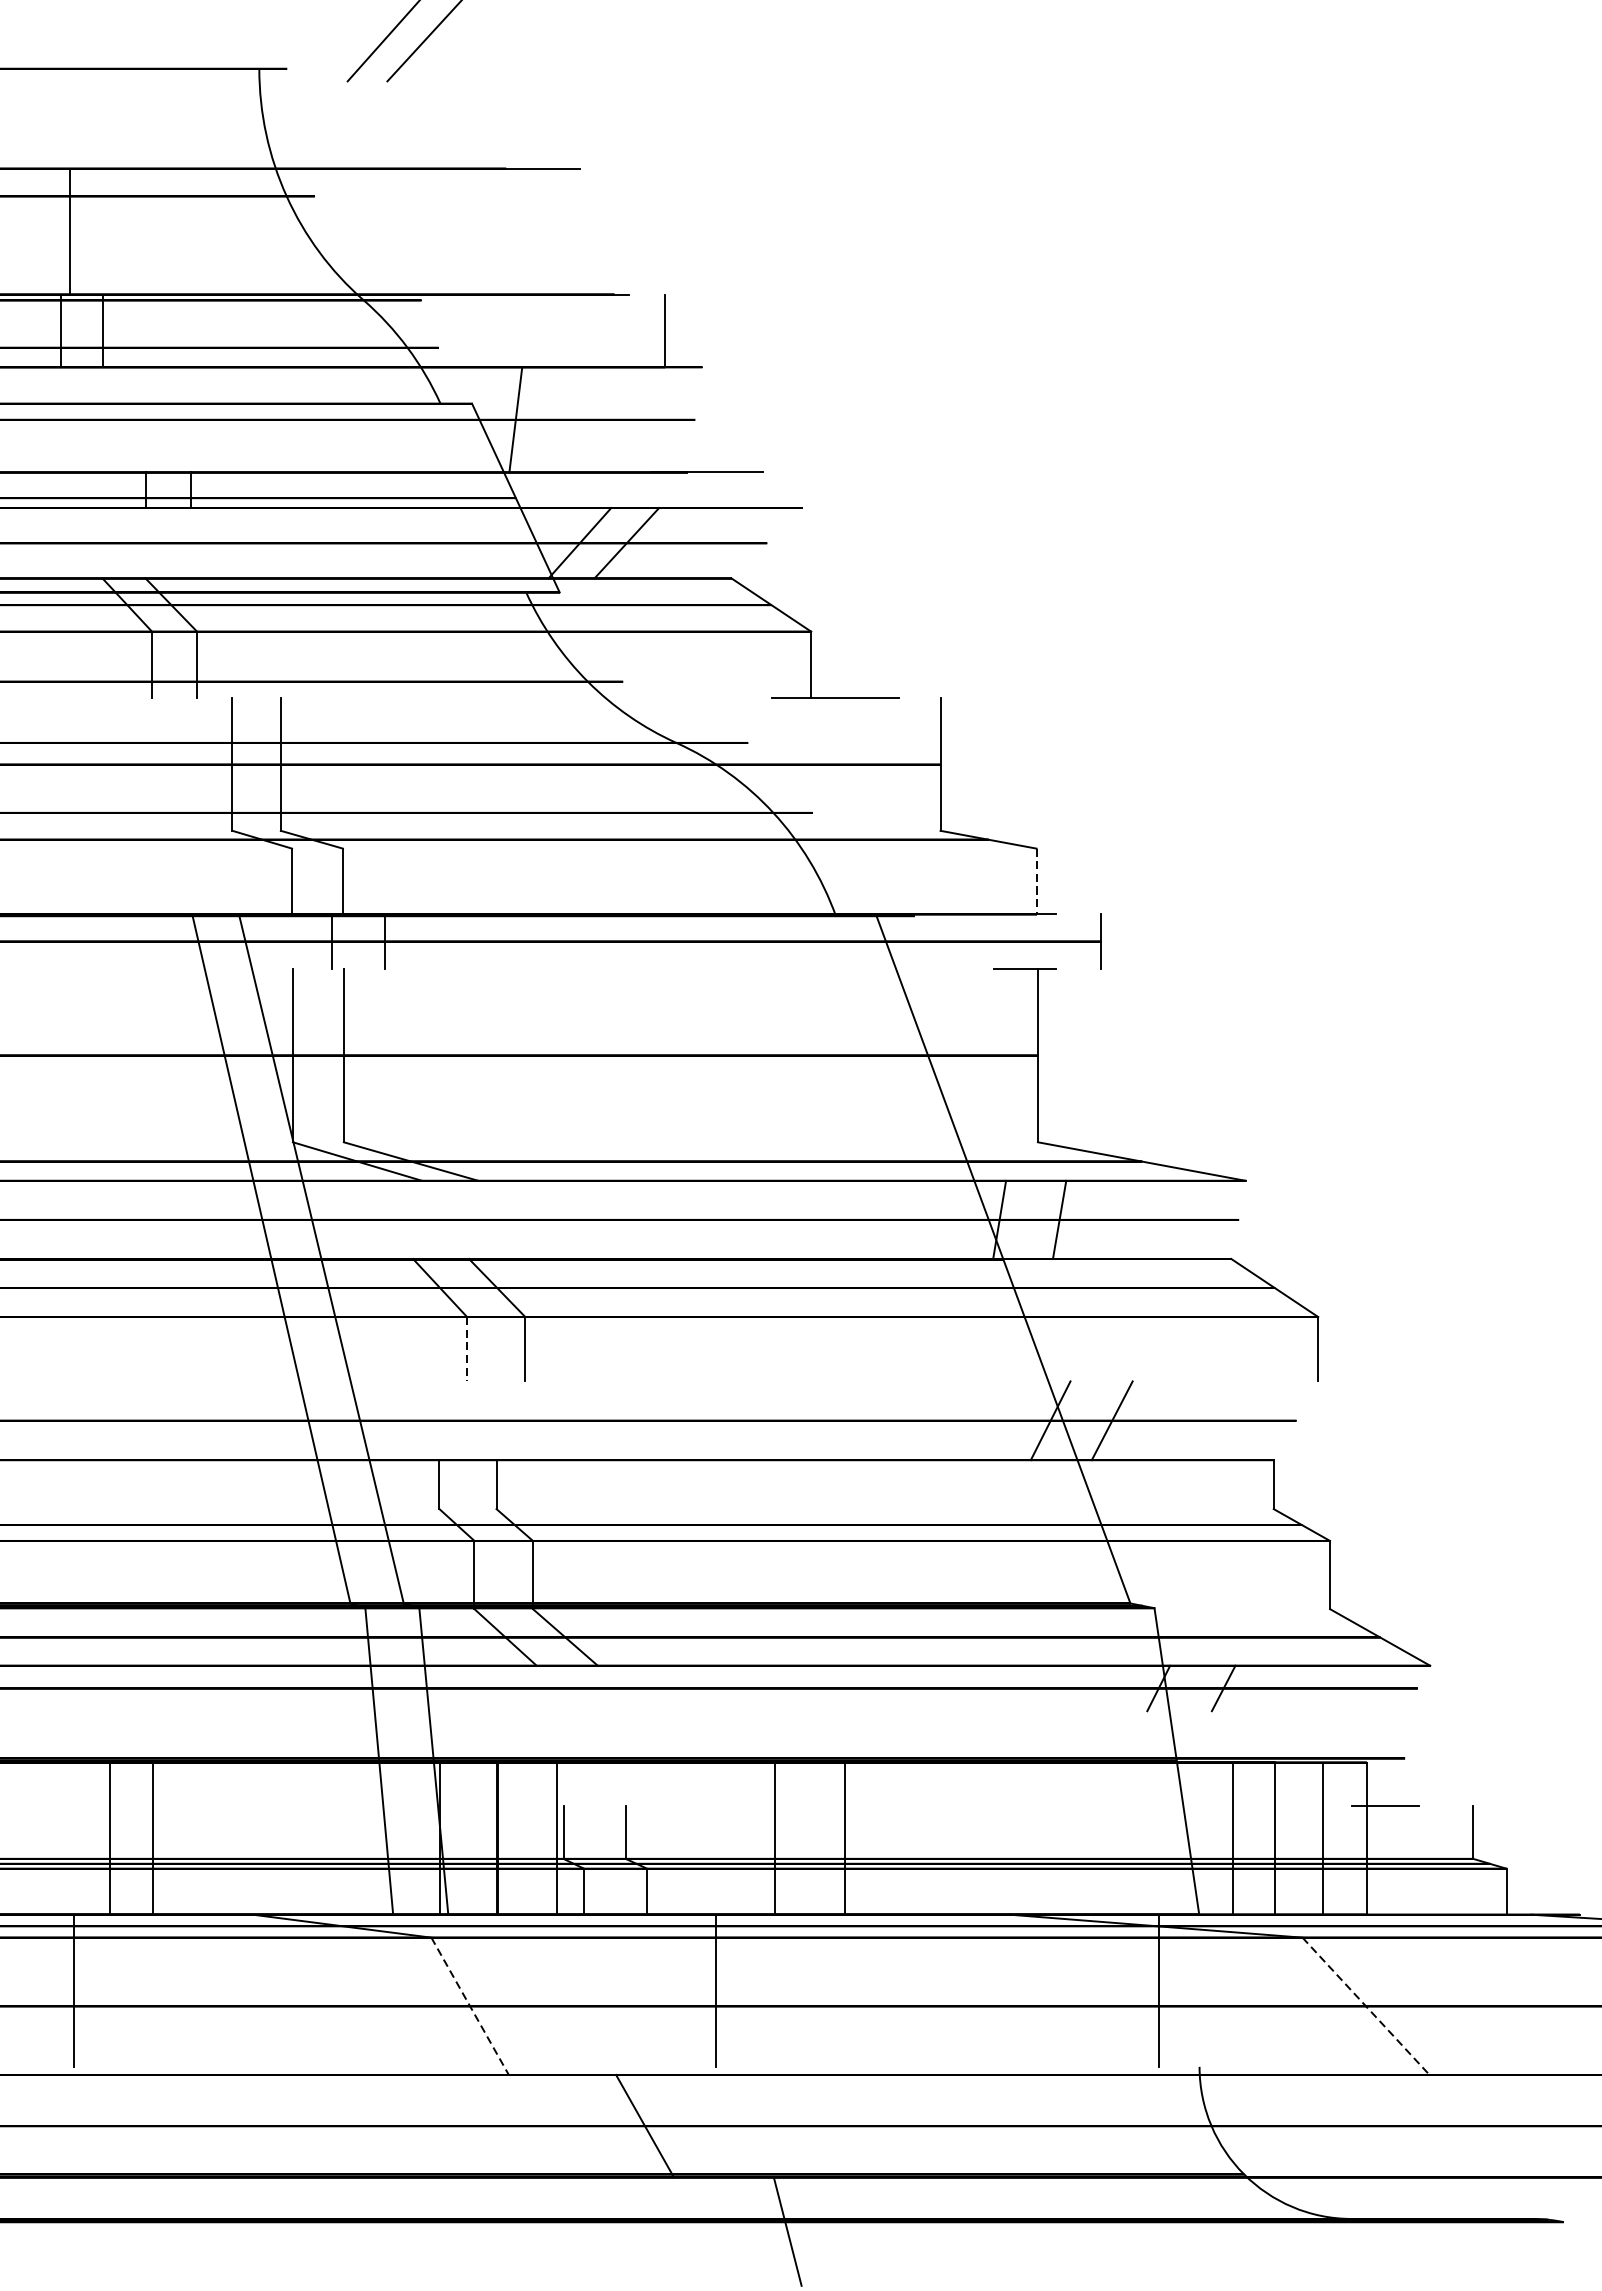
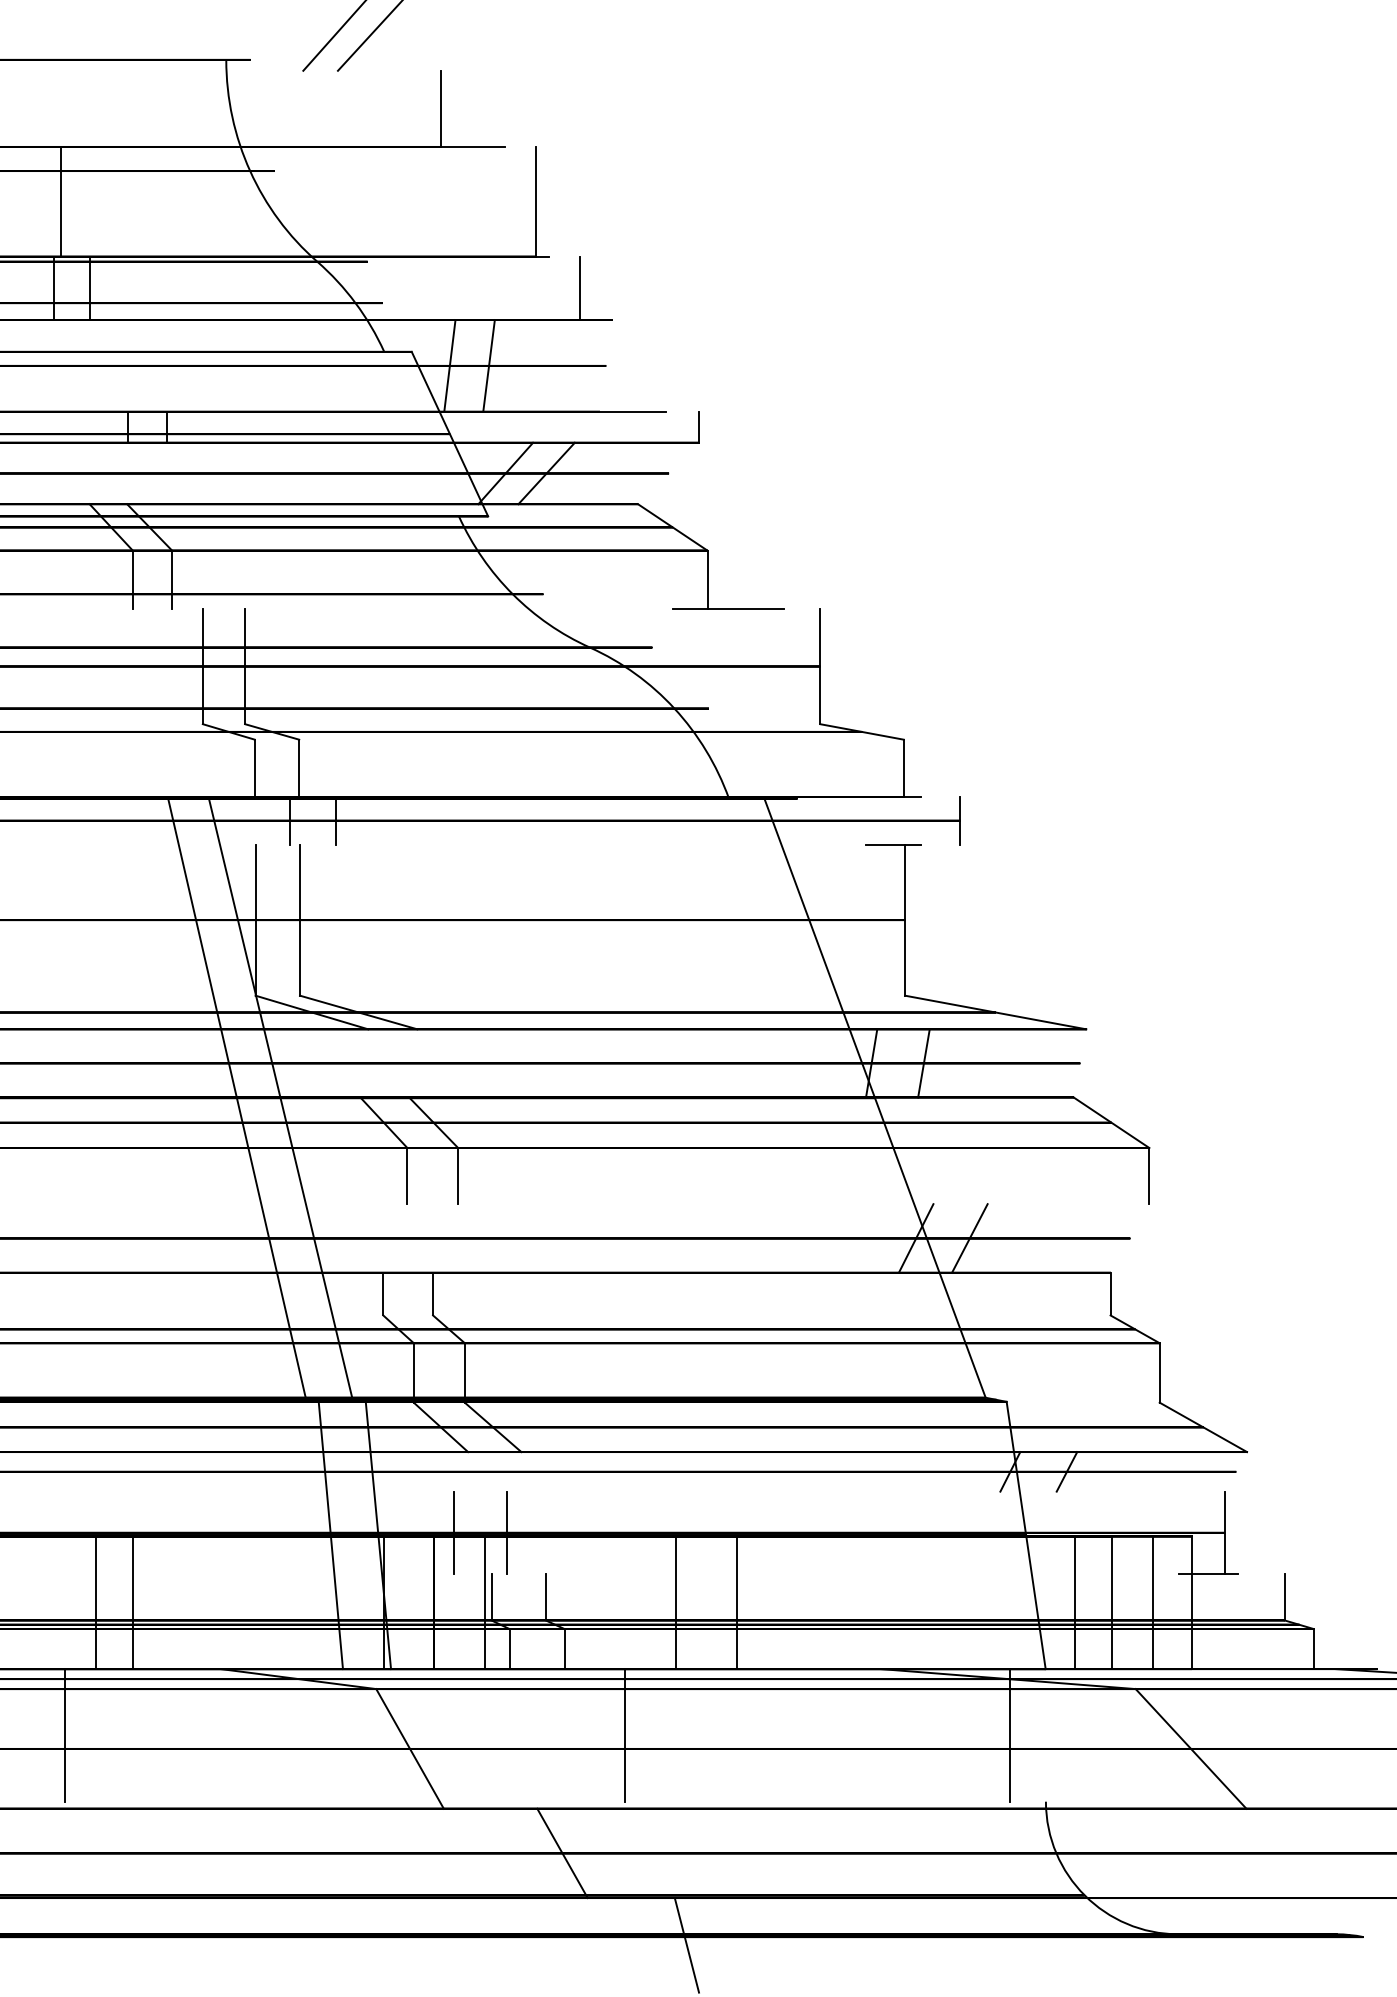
line: (506, 124) -> (441, 108), added
line: (614, 231) -> (535, 201), added
line: (560, 419) -> (488, 365), added
line: (802, 489) -> (699, 426), added
line: (1036, 881) -> (903, 768), dashed -> solid
line: (467, 1349) -> (407, 1176), dashed -> solid
line: (521, 1758) -> (454, 1532), added
line: (580, 1758) -> (506, 1532), added
line: (1404, 1758) -> (1224, 1532), added
line: (470, 2005) -> (410, 1748), dashed -> solid
line: (1366, 2005) -> (1191, 1748), dashed -> solid

